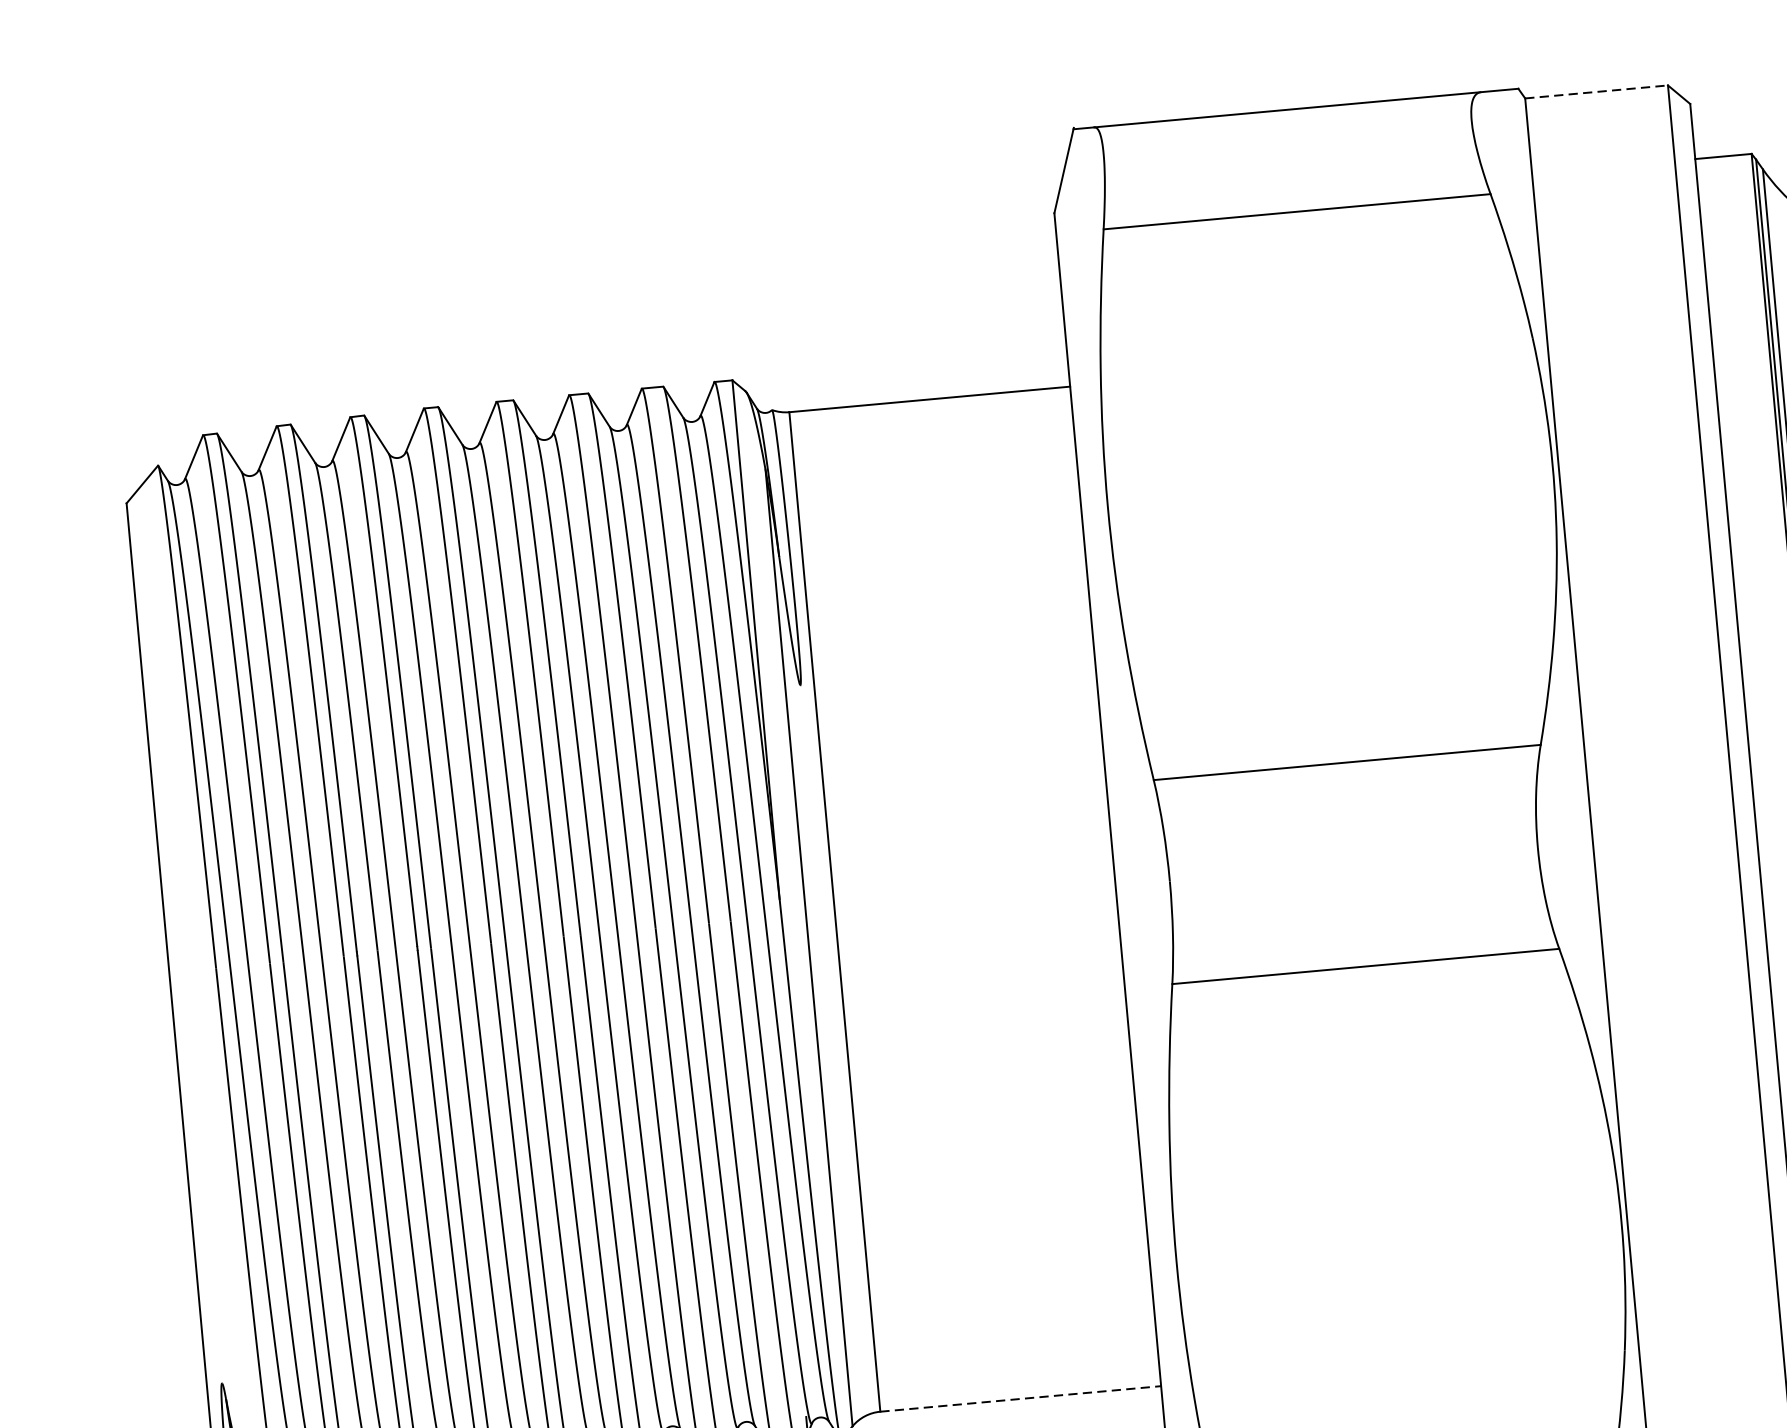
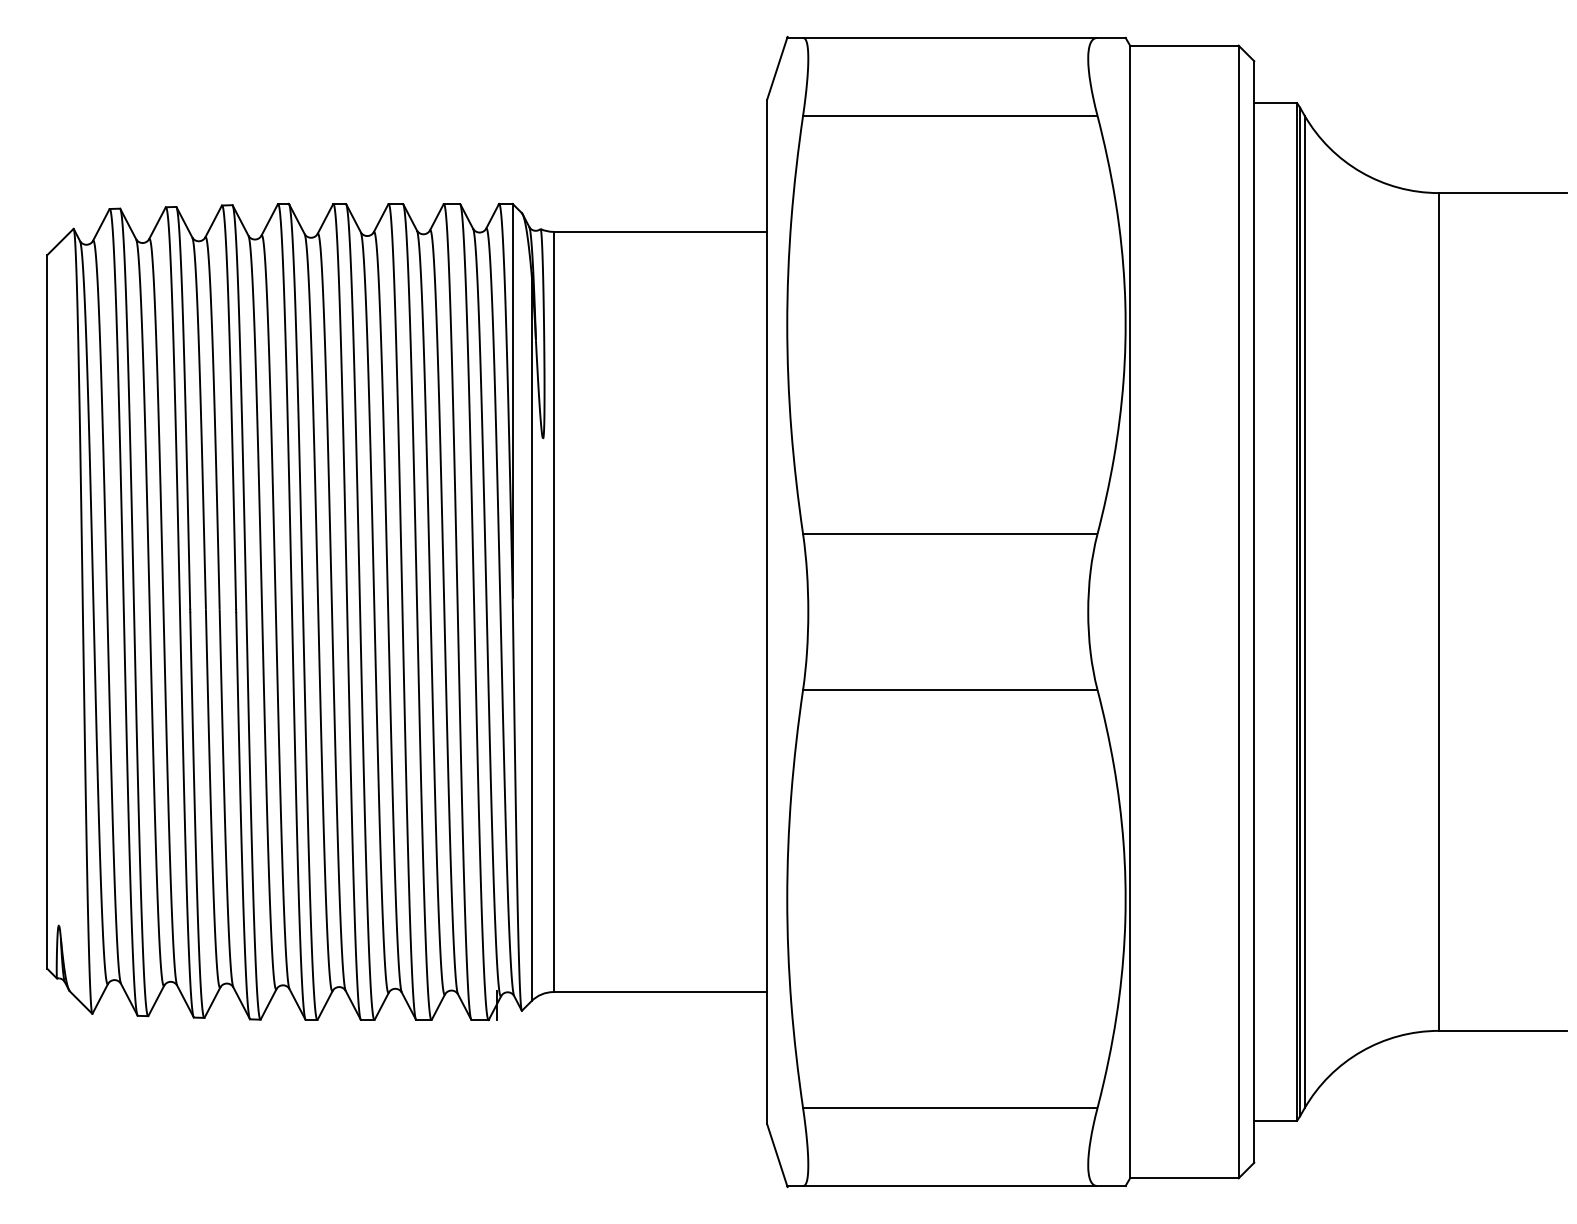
line: (1596, 91) -> (1184, 45), dashed -> solid
line: (1021, 1399) -> (660, 992), dashed -> solid

